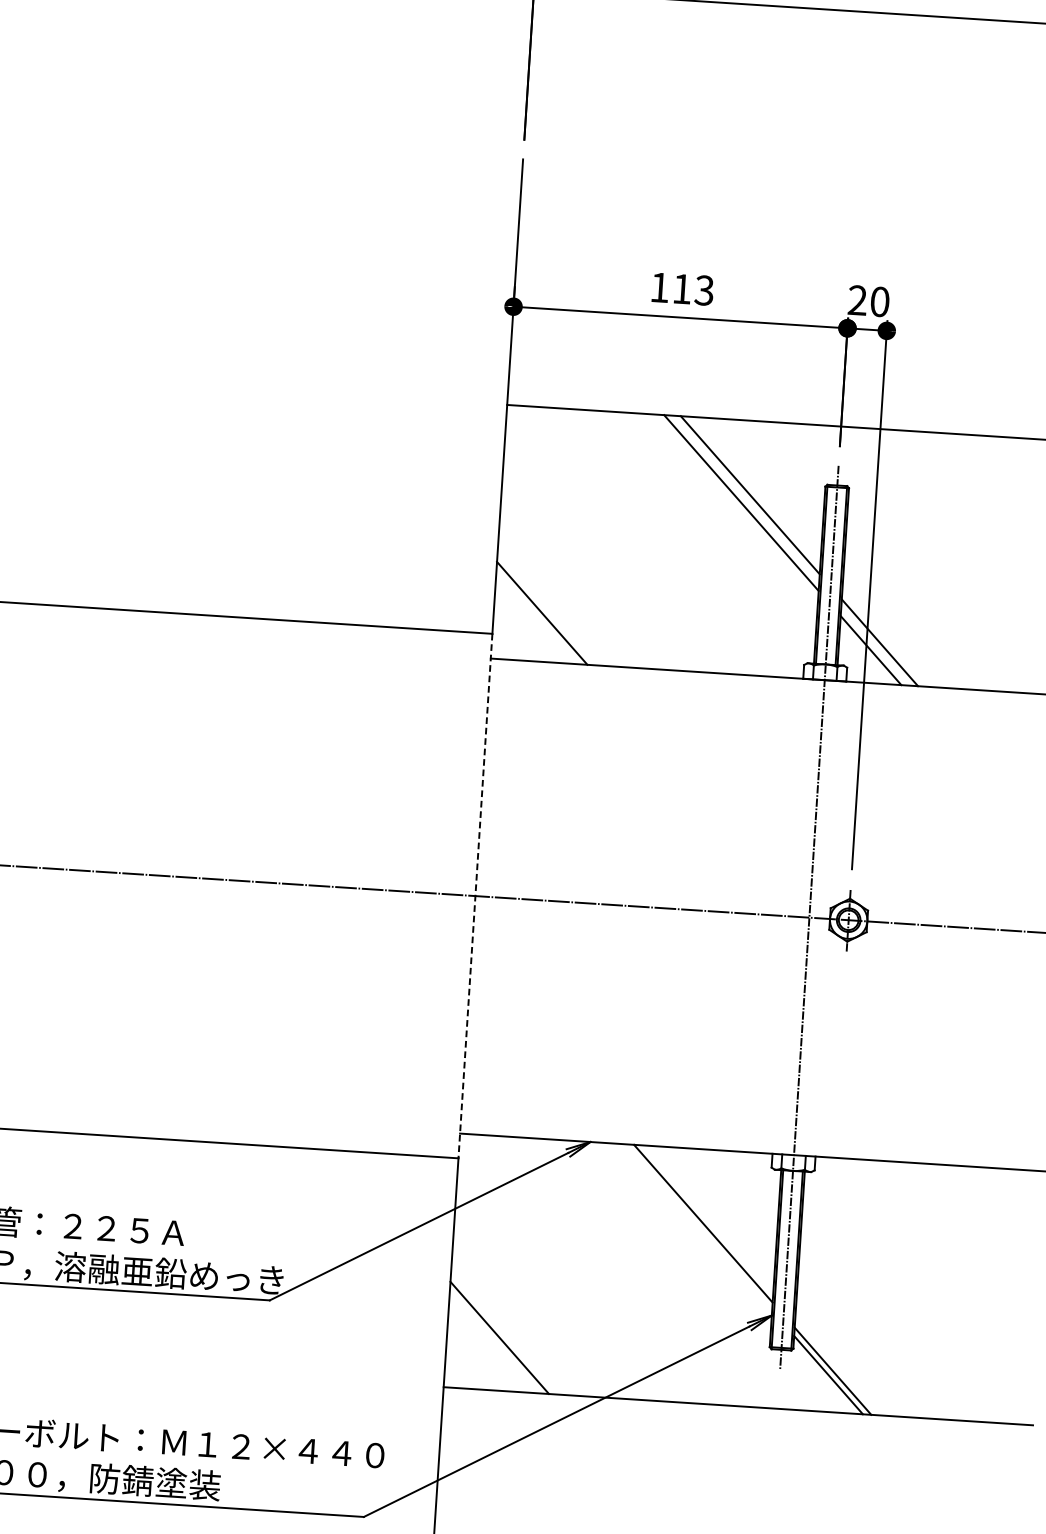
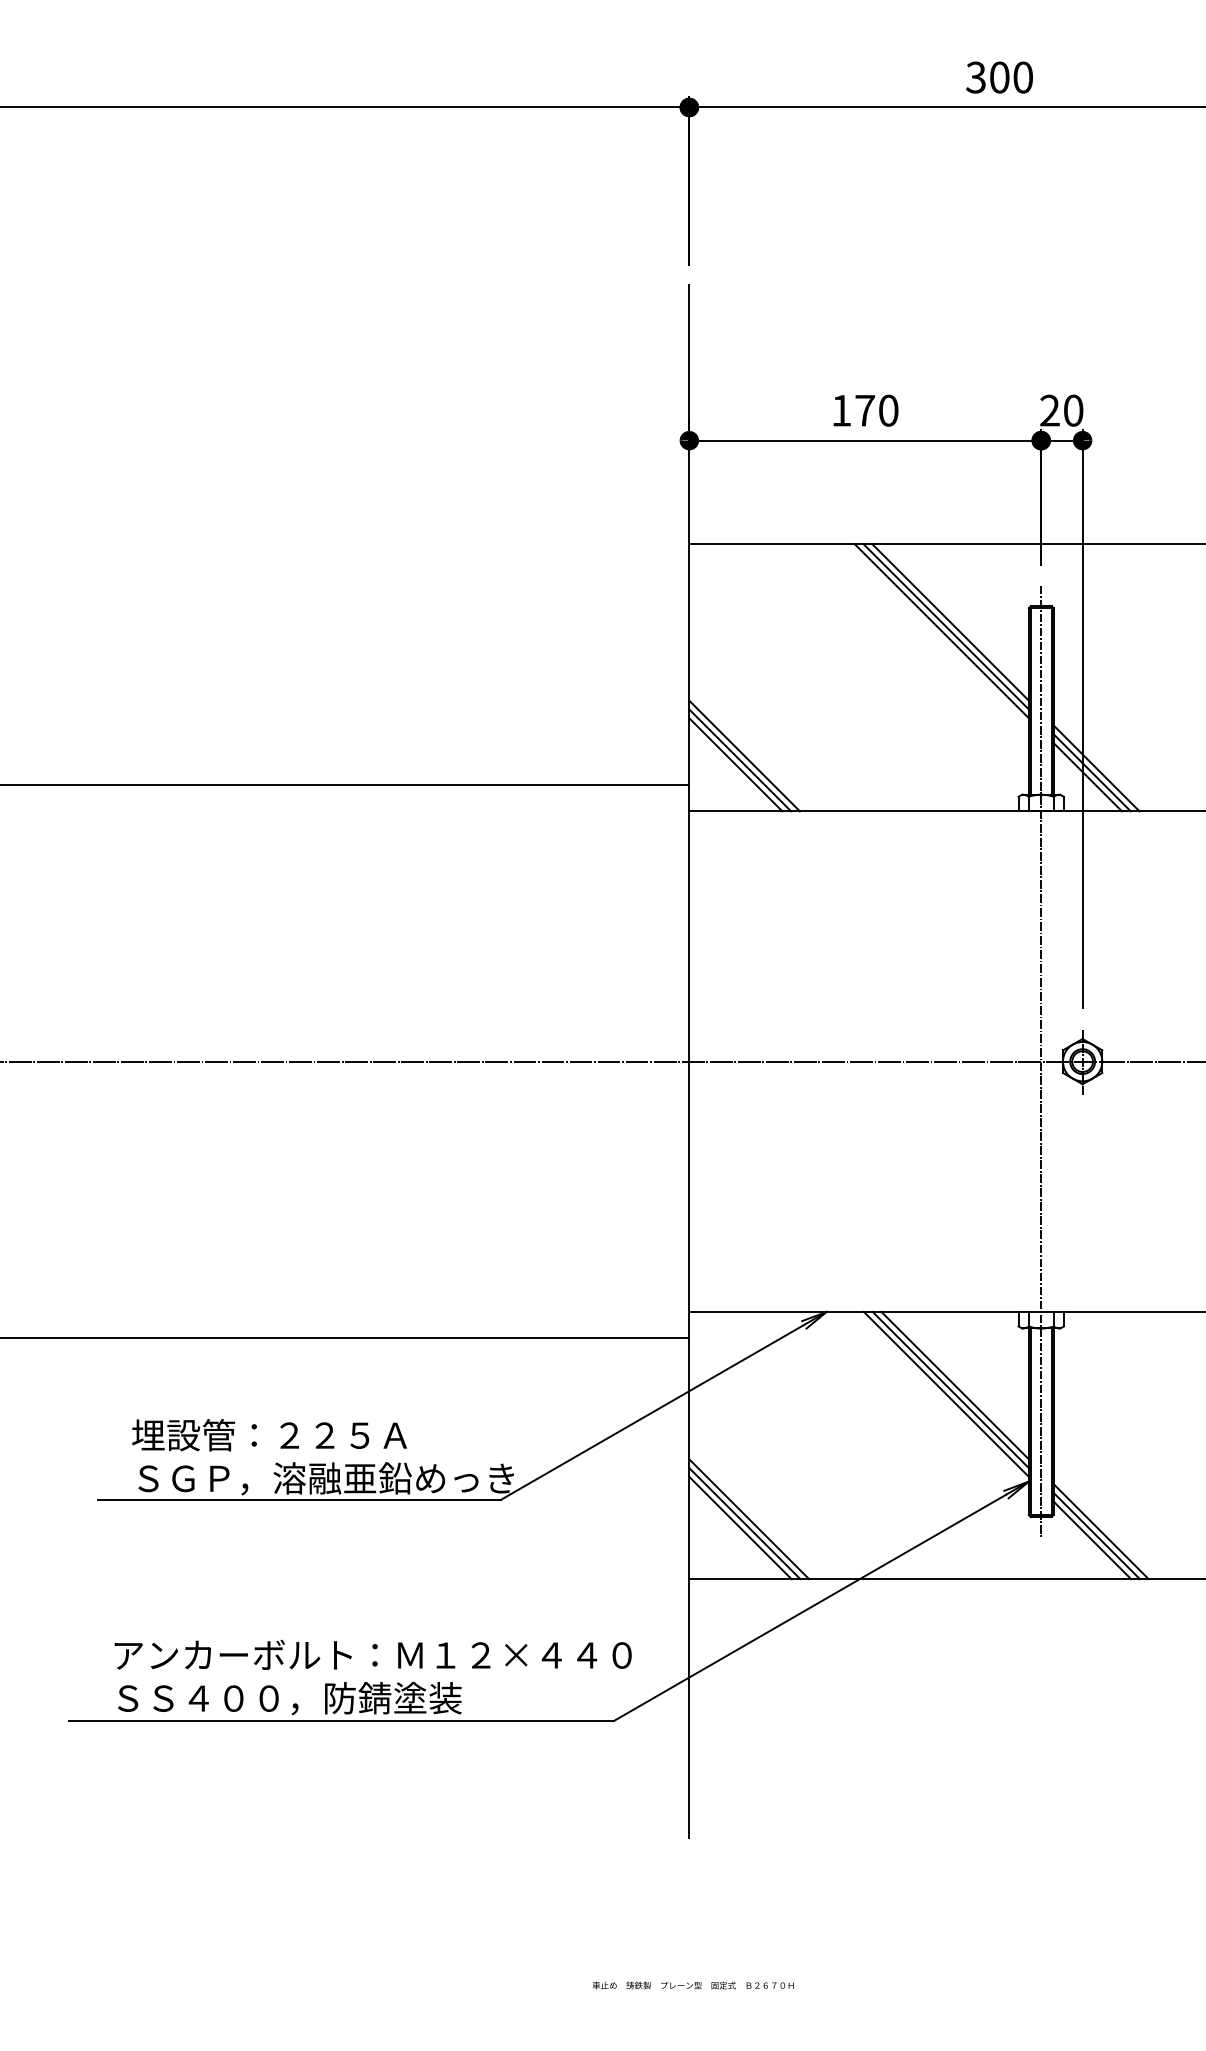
text: (693, 289) -> (876, 410), 113 -> 170
line: (745, 498) -> (945, 626), added
line: (546, 608) -> (744, 755), added
line: (537, 616) -> (735, 764), added
line: (874, 646) -> (1091, 772), added
line: (475, 896) -> (689, 1062), dashed -> solid
line: (707, 1219) -> (954, 1385), added
line: (698, 1226) -> (945, 1393), added
line: (504, 1334) -> (749, 1519), added
line: (495, 1341) -> (740, 1527), added
line: (836, 1367) -> (1100, 1531), added

